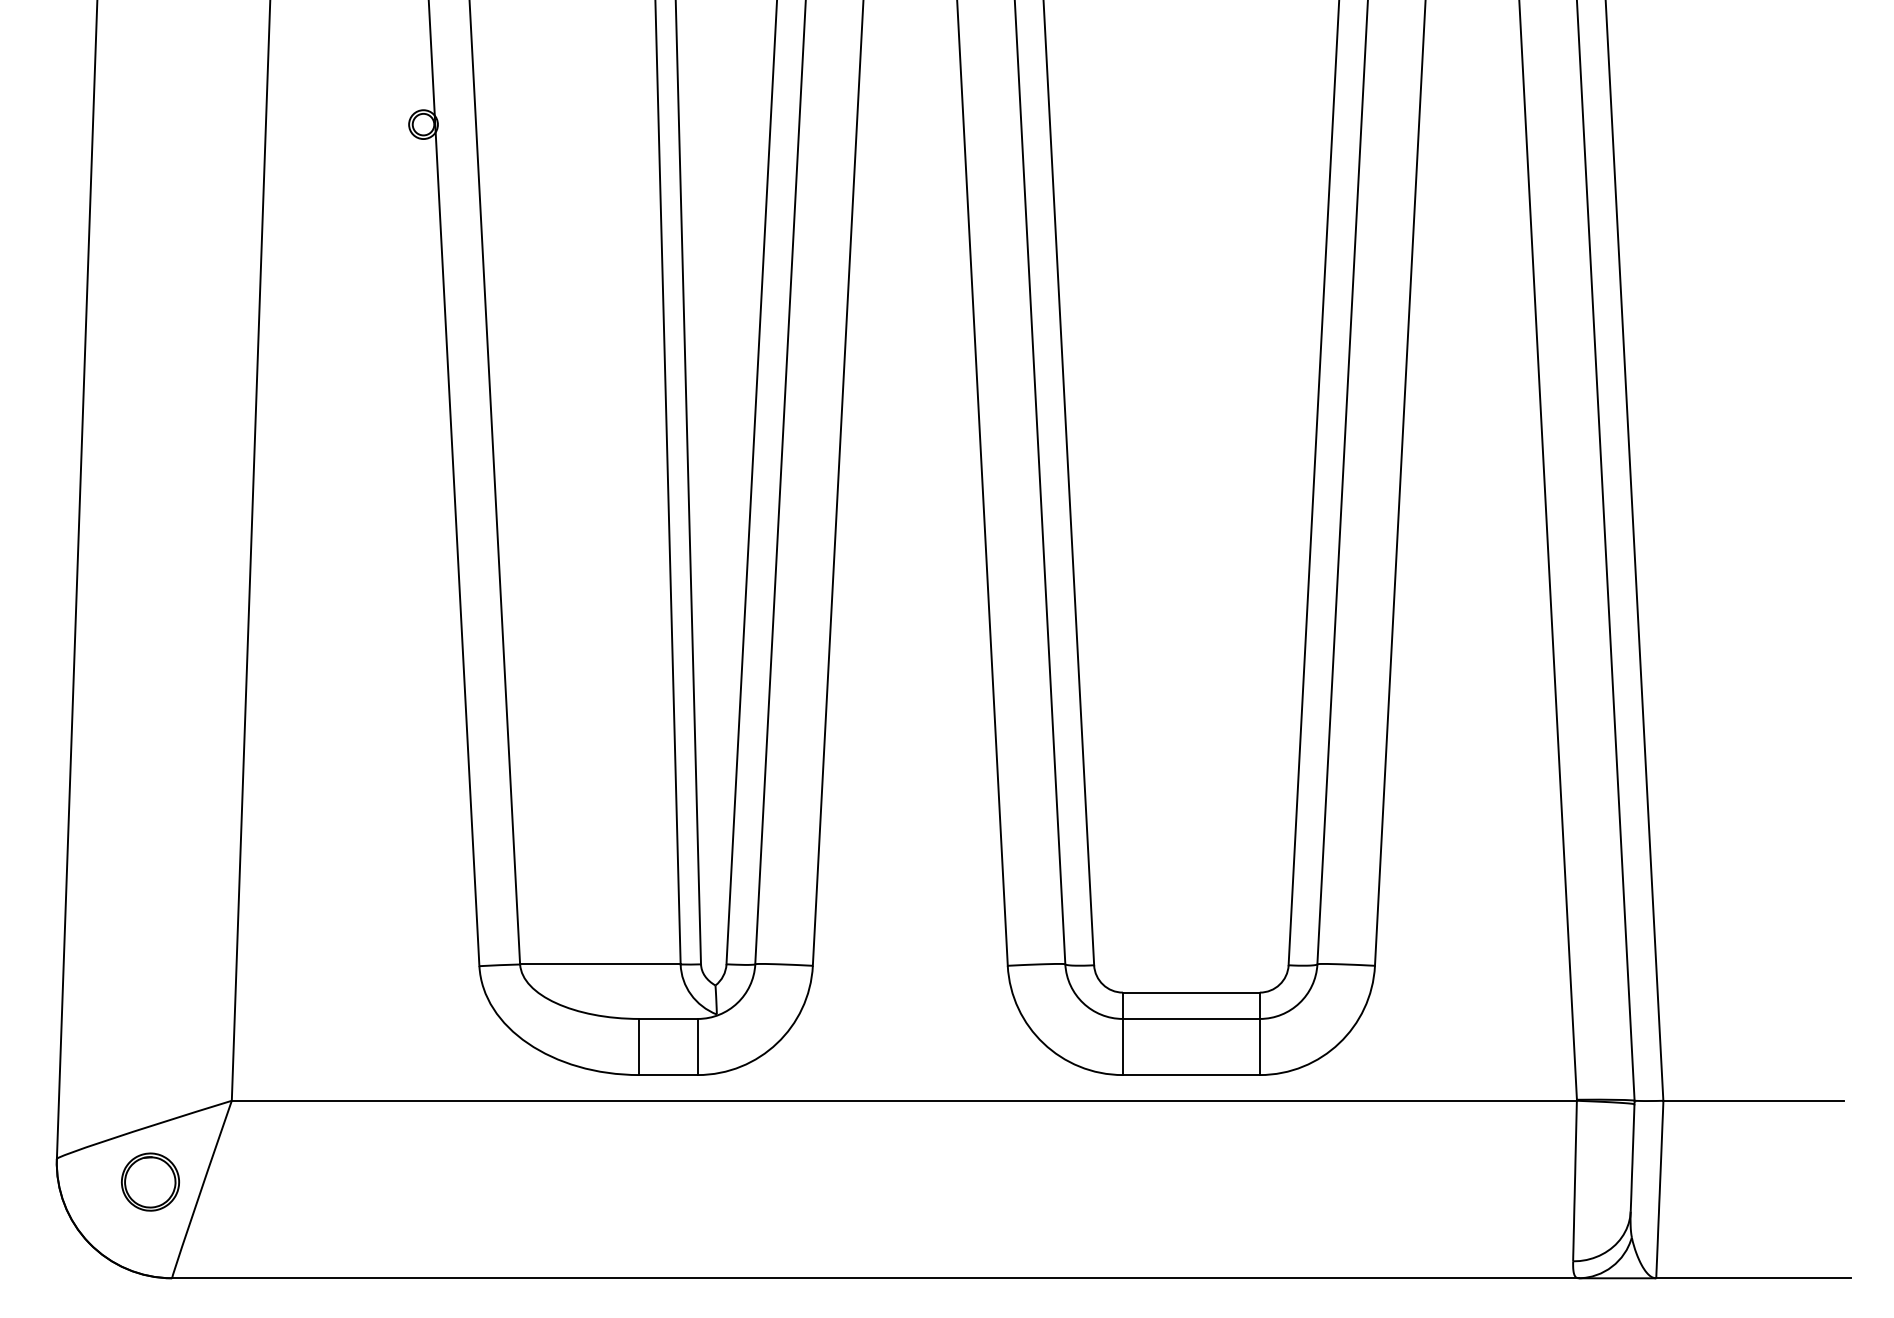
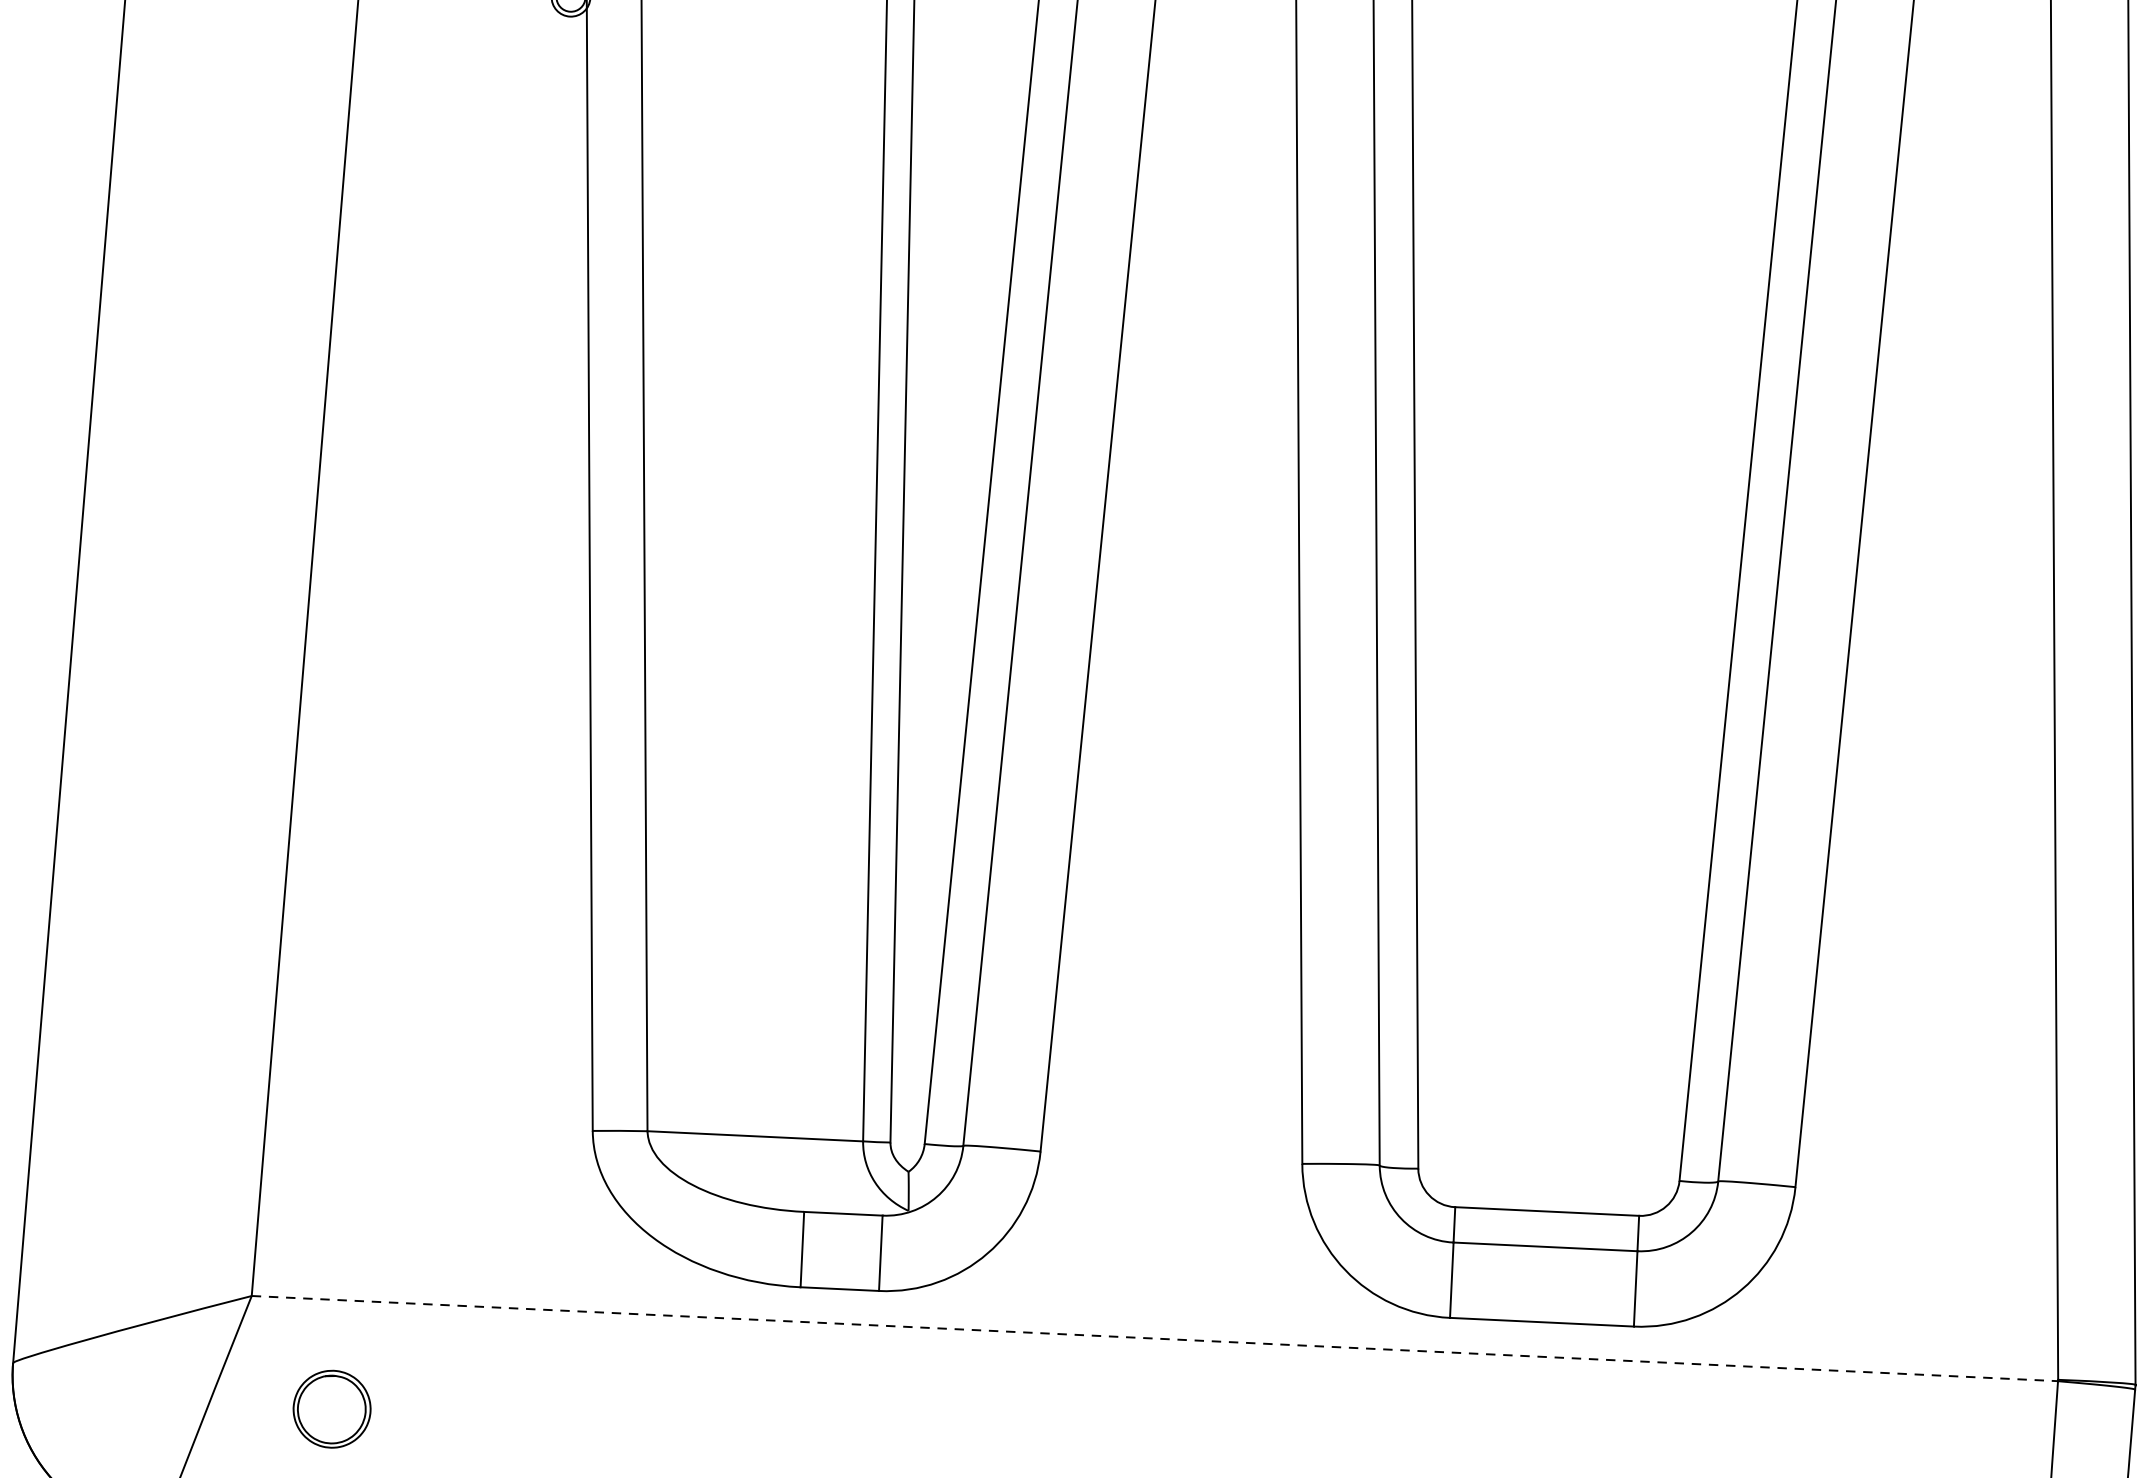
line: (904, 1100) -> (1155, 1338), solid -> dashed
part: (150, 1181) -> (332, 1408), moved

